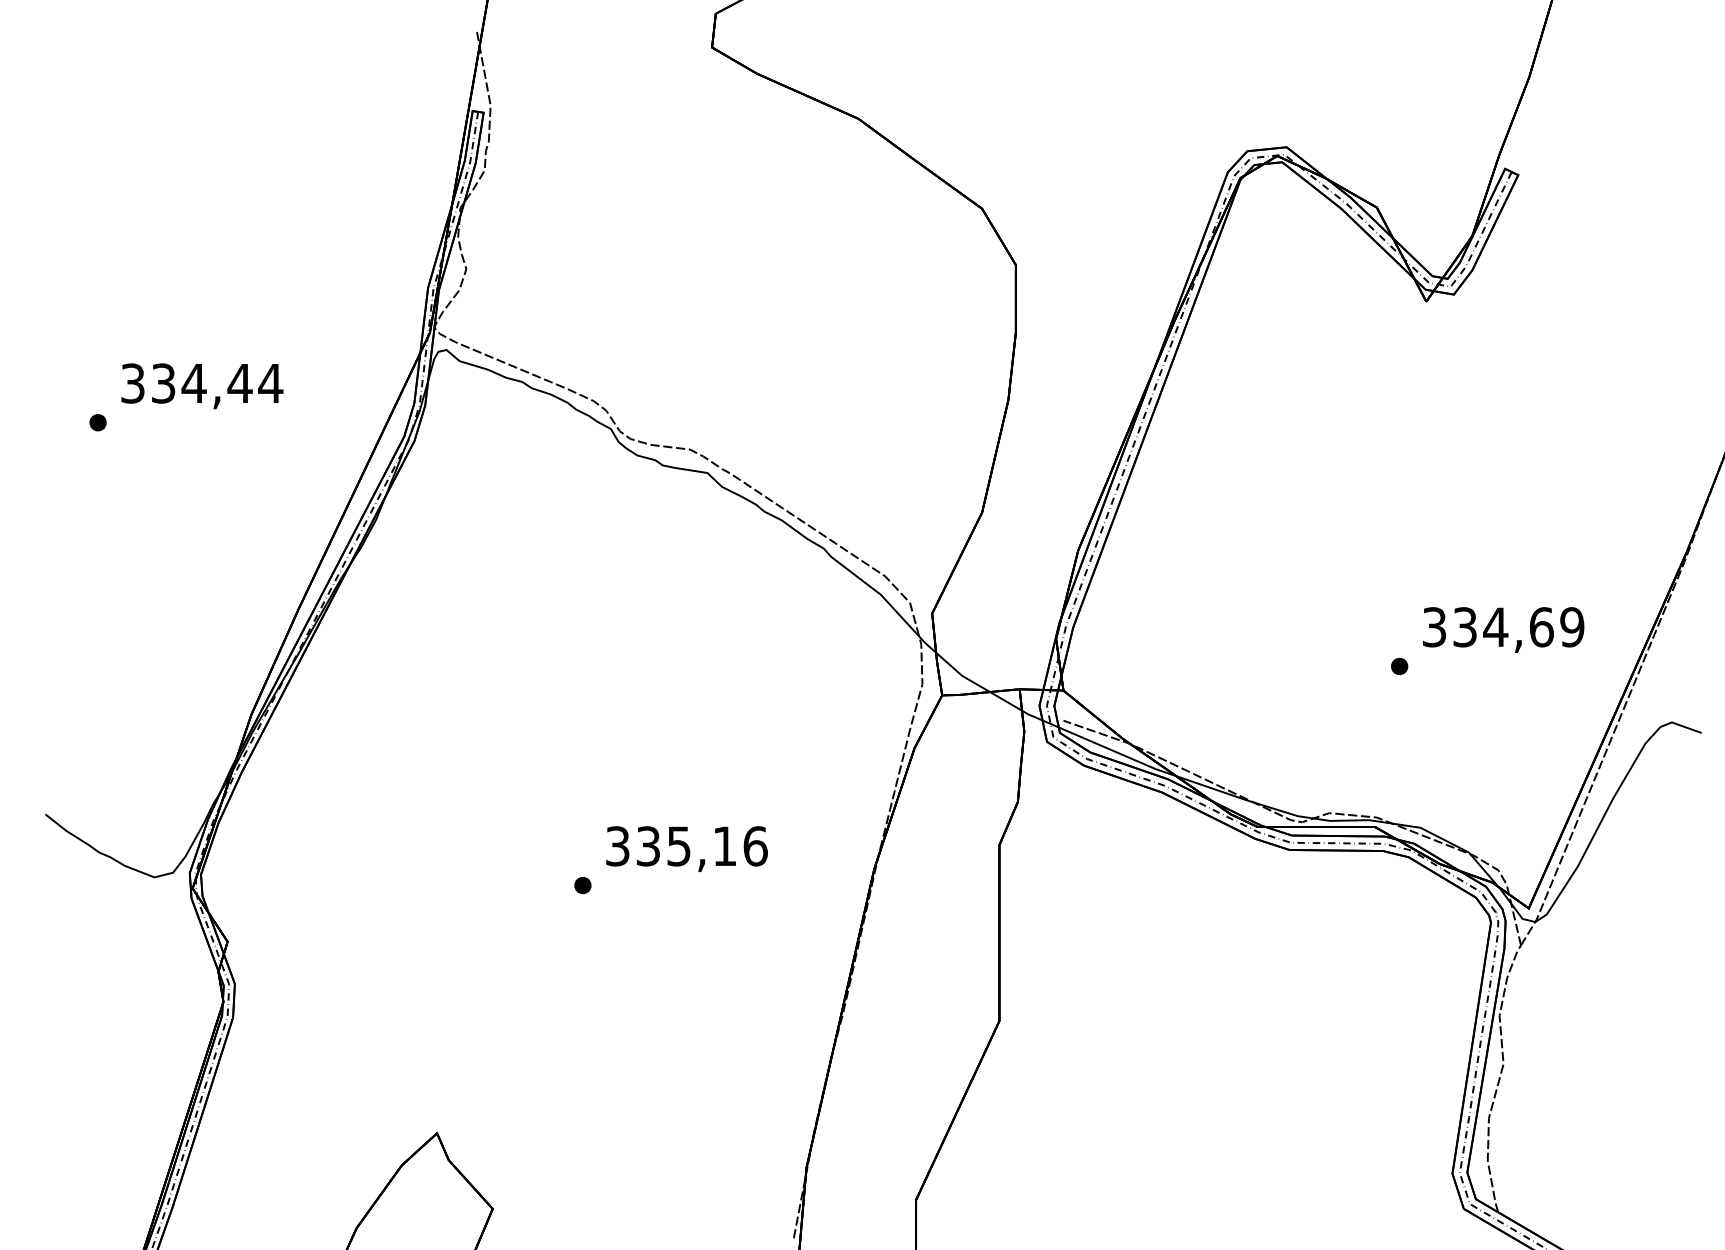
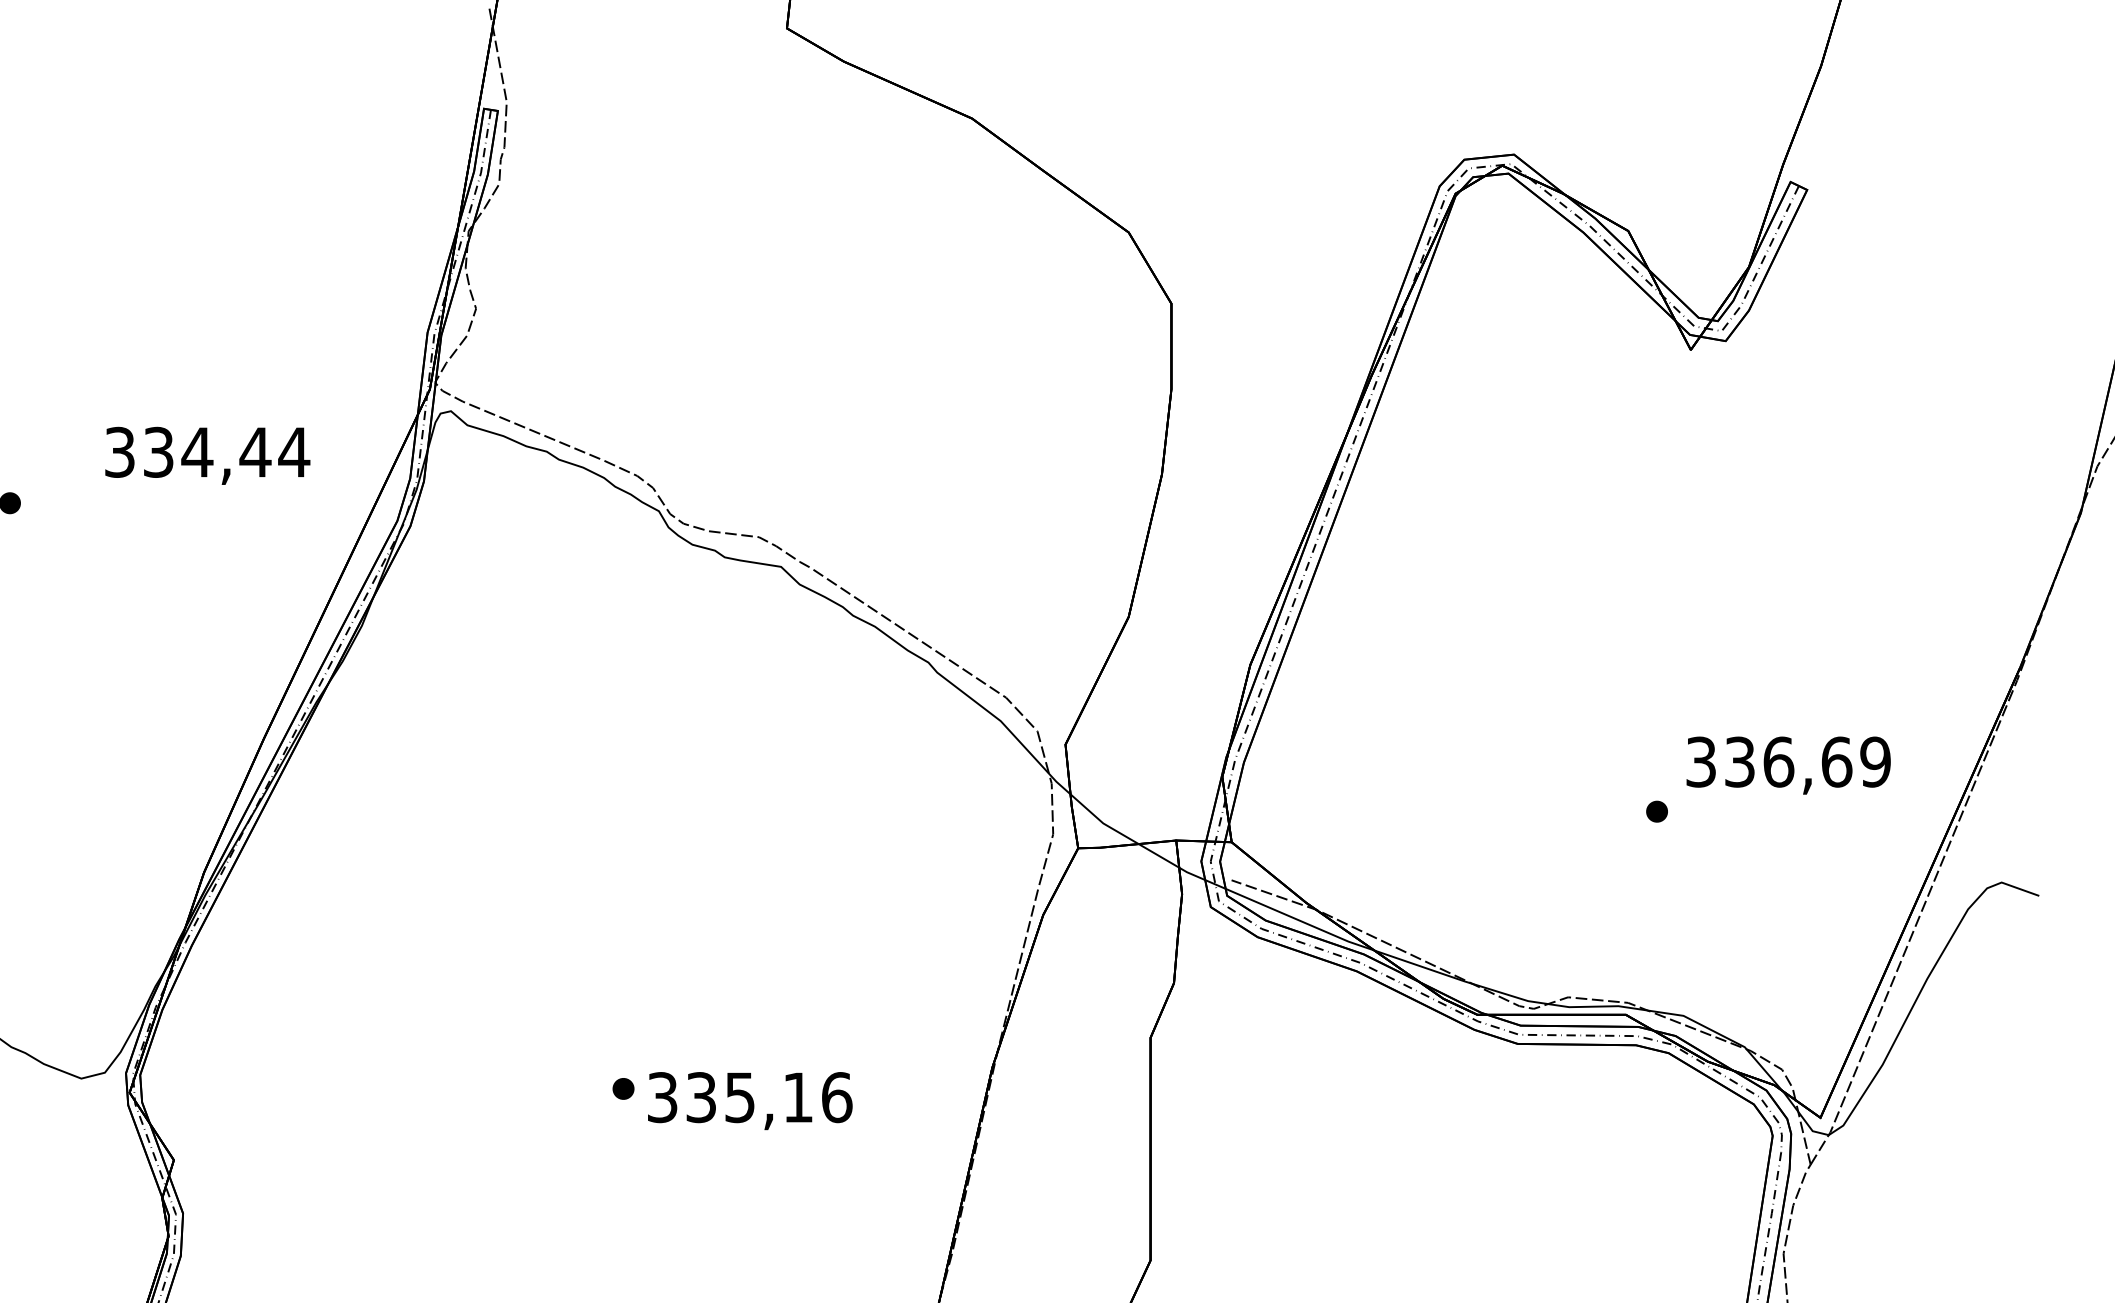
text: (202, 386) -> (207, 456), moved
text: (1495, 627) -> (1778, 762), 334,69 -> 336,69
text: (686, 848) -> (749, 1100), moved

